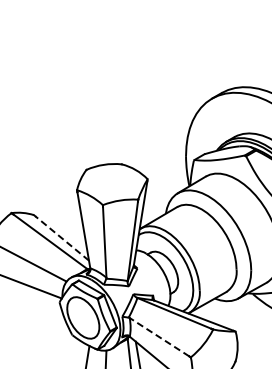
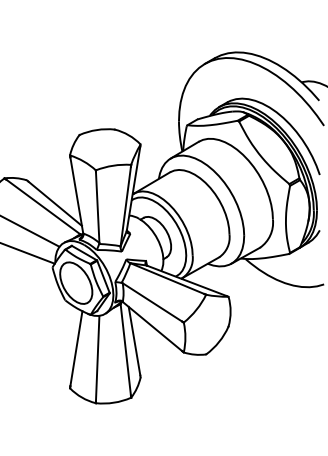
line: (62, 238) -> (55, 203), dashed -> solid
line: (159, 337) -> (152, 302), dashed -> solid

